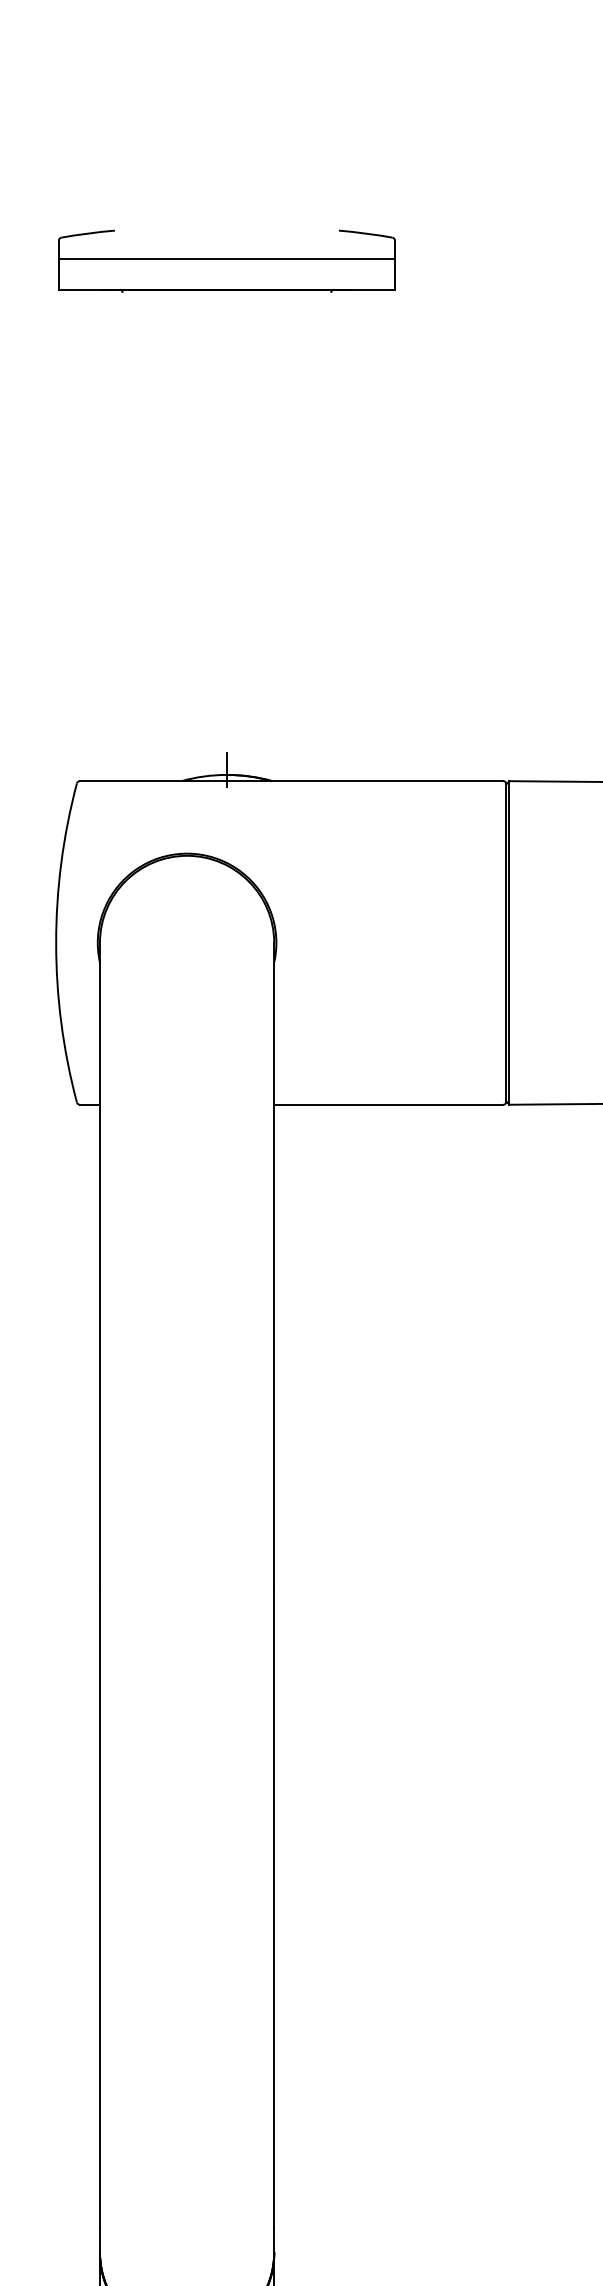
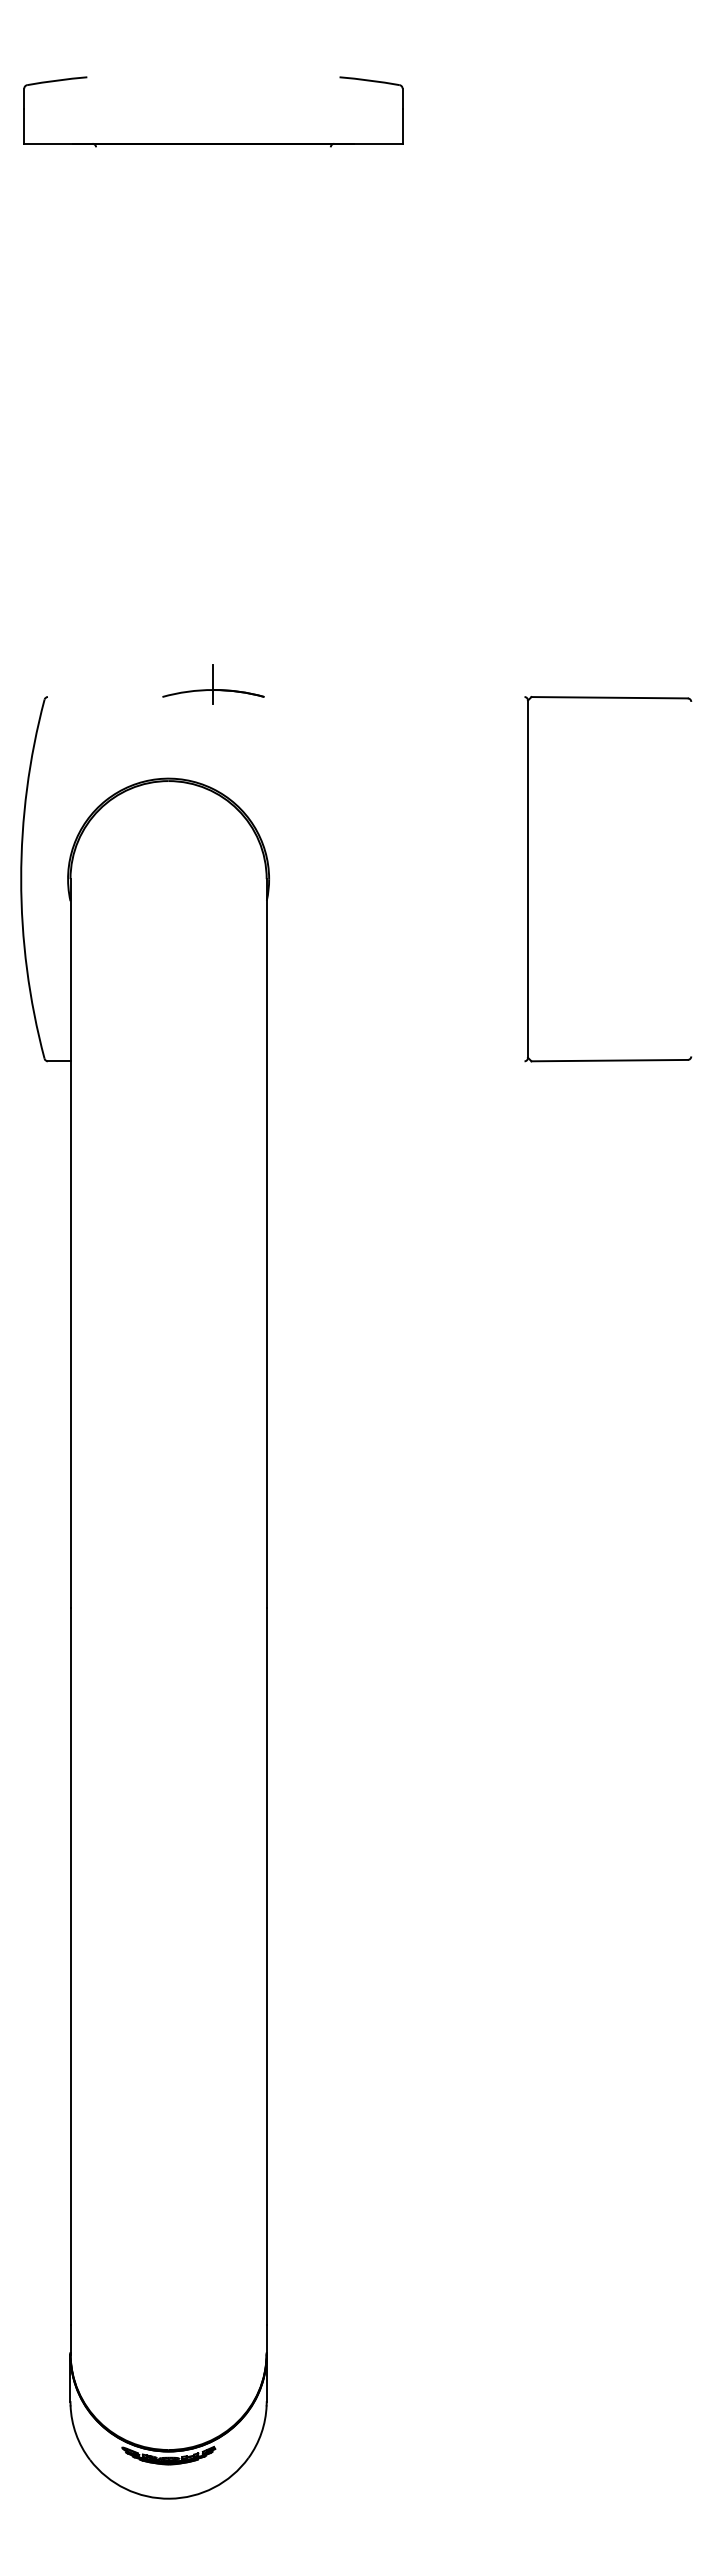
line: (226, 258) -> (213, 108), removed
line: (290, 781) -> (285, 697), removed
line: (509, 943) -> (531, 879), removed
line: (388, 1104) -> (395, 1061), removed

